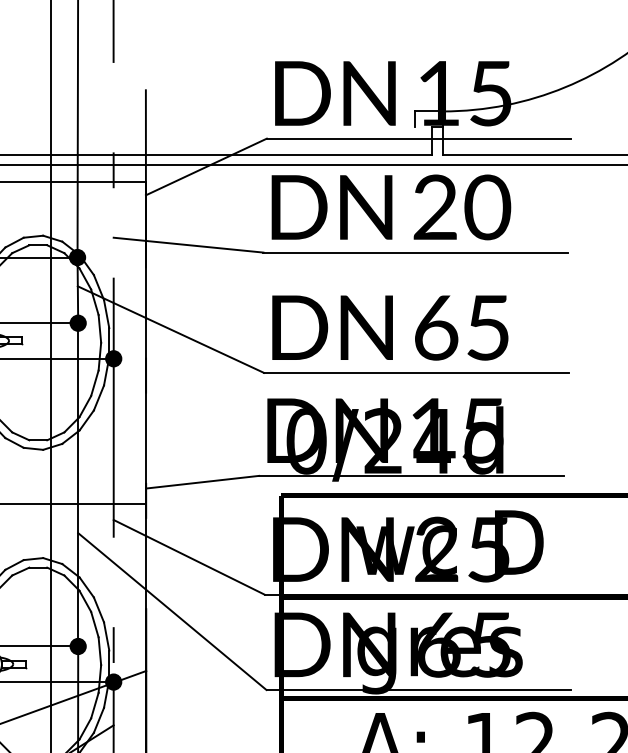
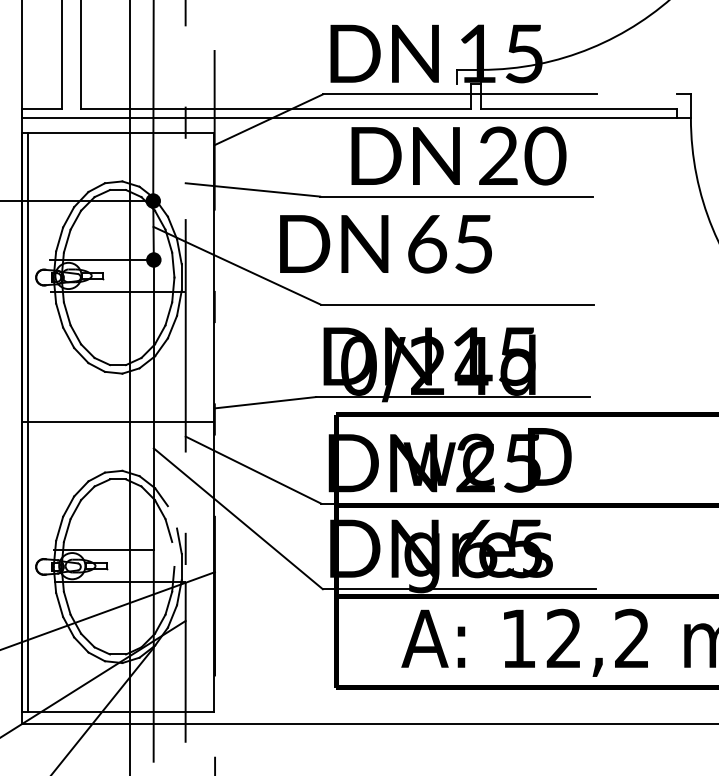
text: (390, 206) -> (458, 155), moved
text: (389, 328) -> (385, 244), moved
fill: (113, 358) -> (185, 291), removed
line: (98, 610) -> (172, 517), removed
fill: (77, 645) -> (153, 549), removed
line: (100, 651) -> (173, 554), removed
fill: (113, 681) -> (185, 581), removed

